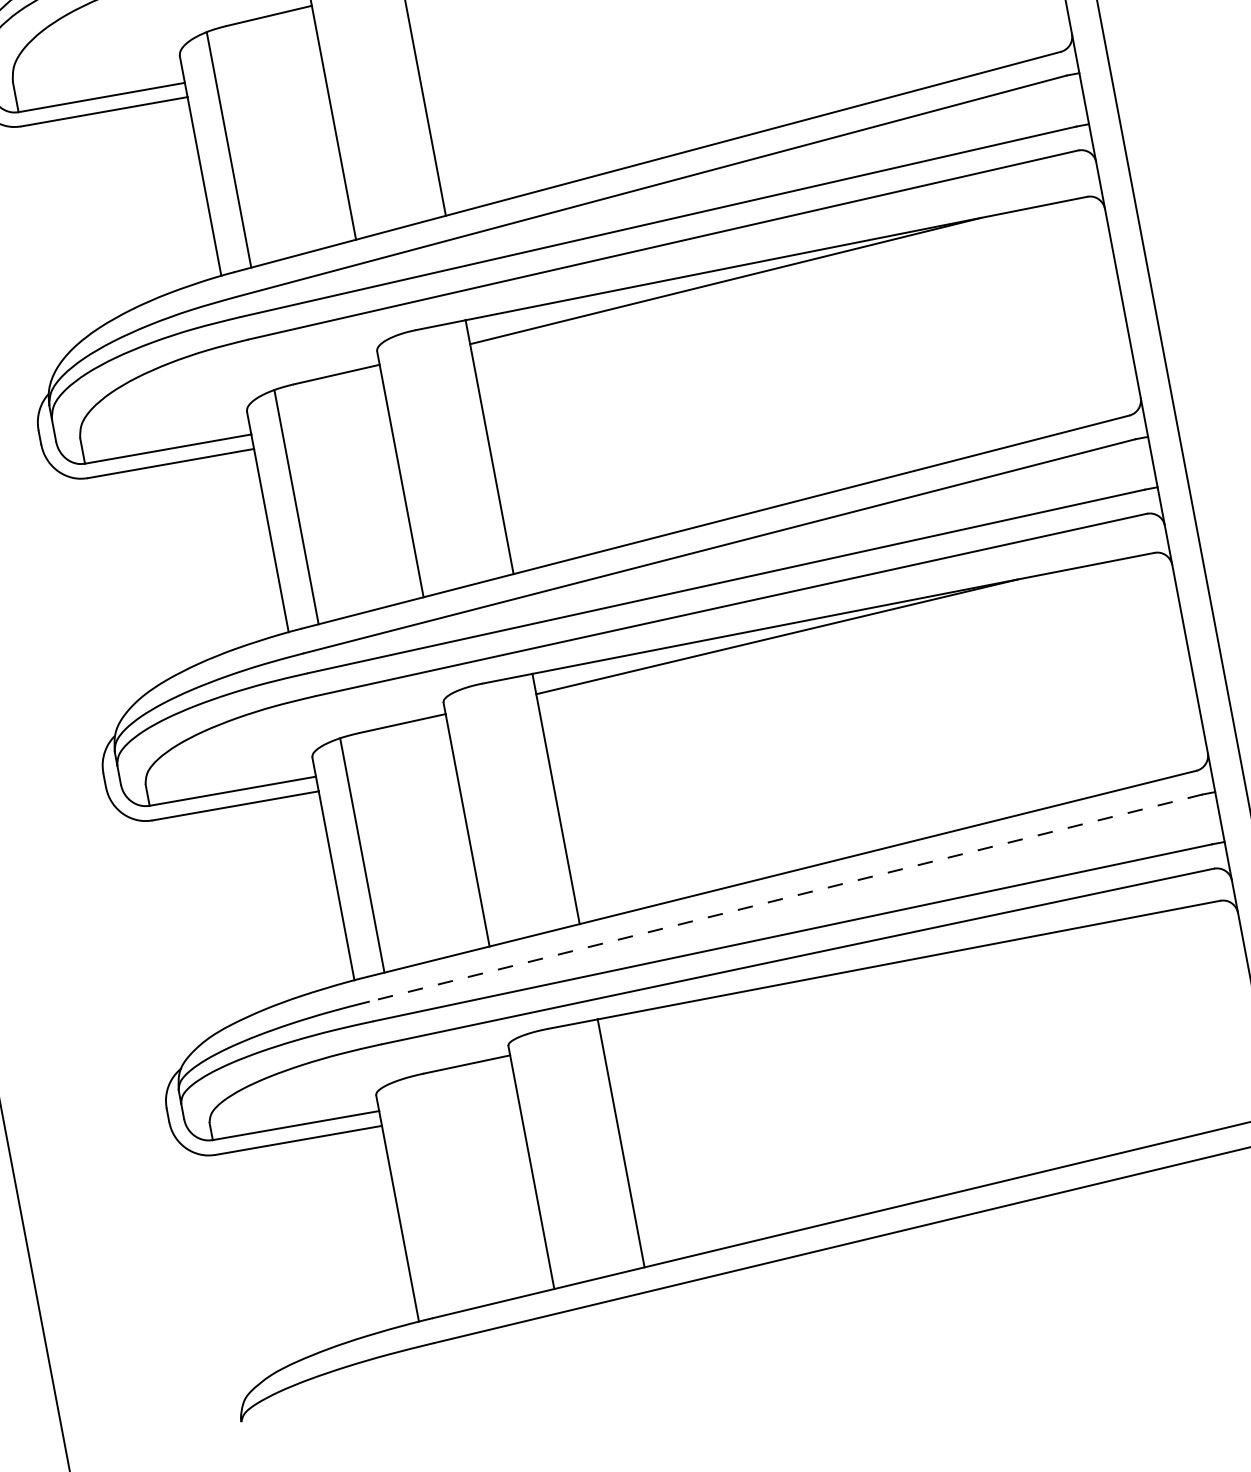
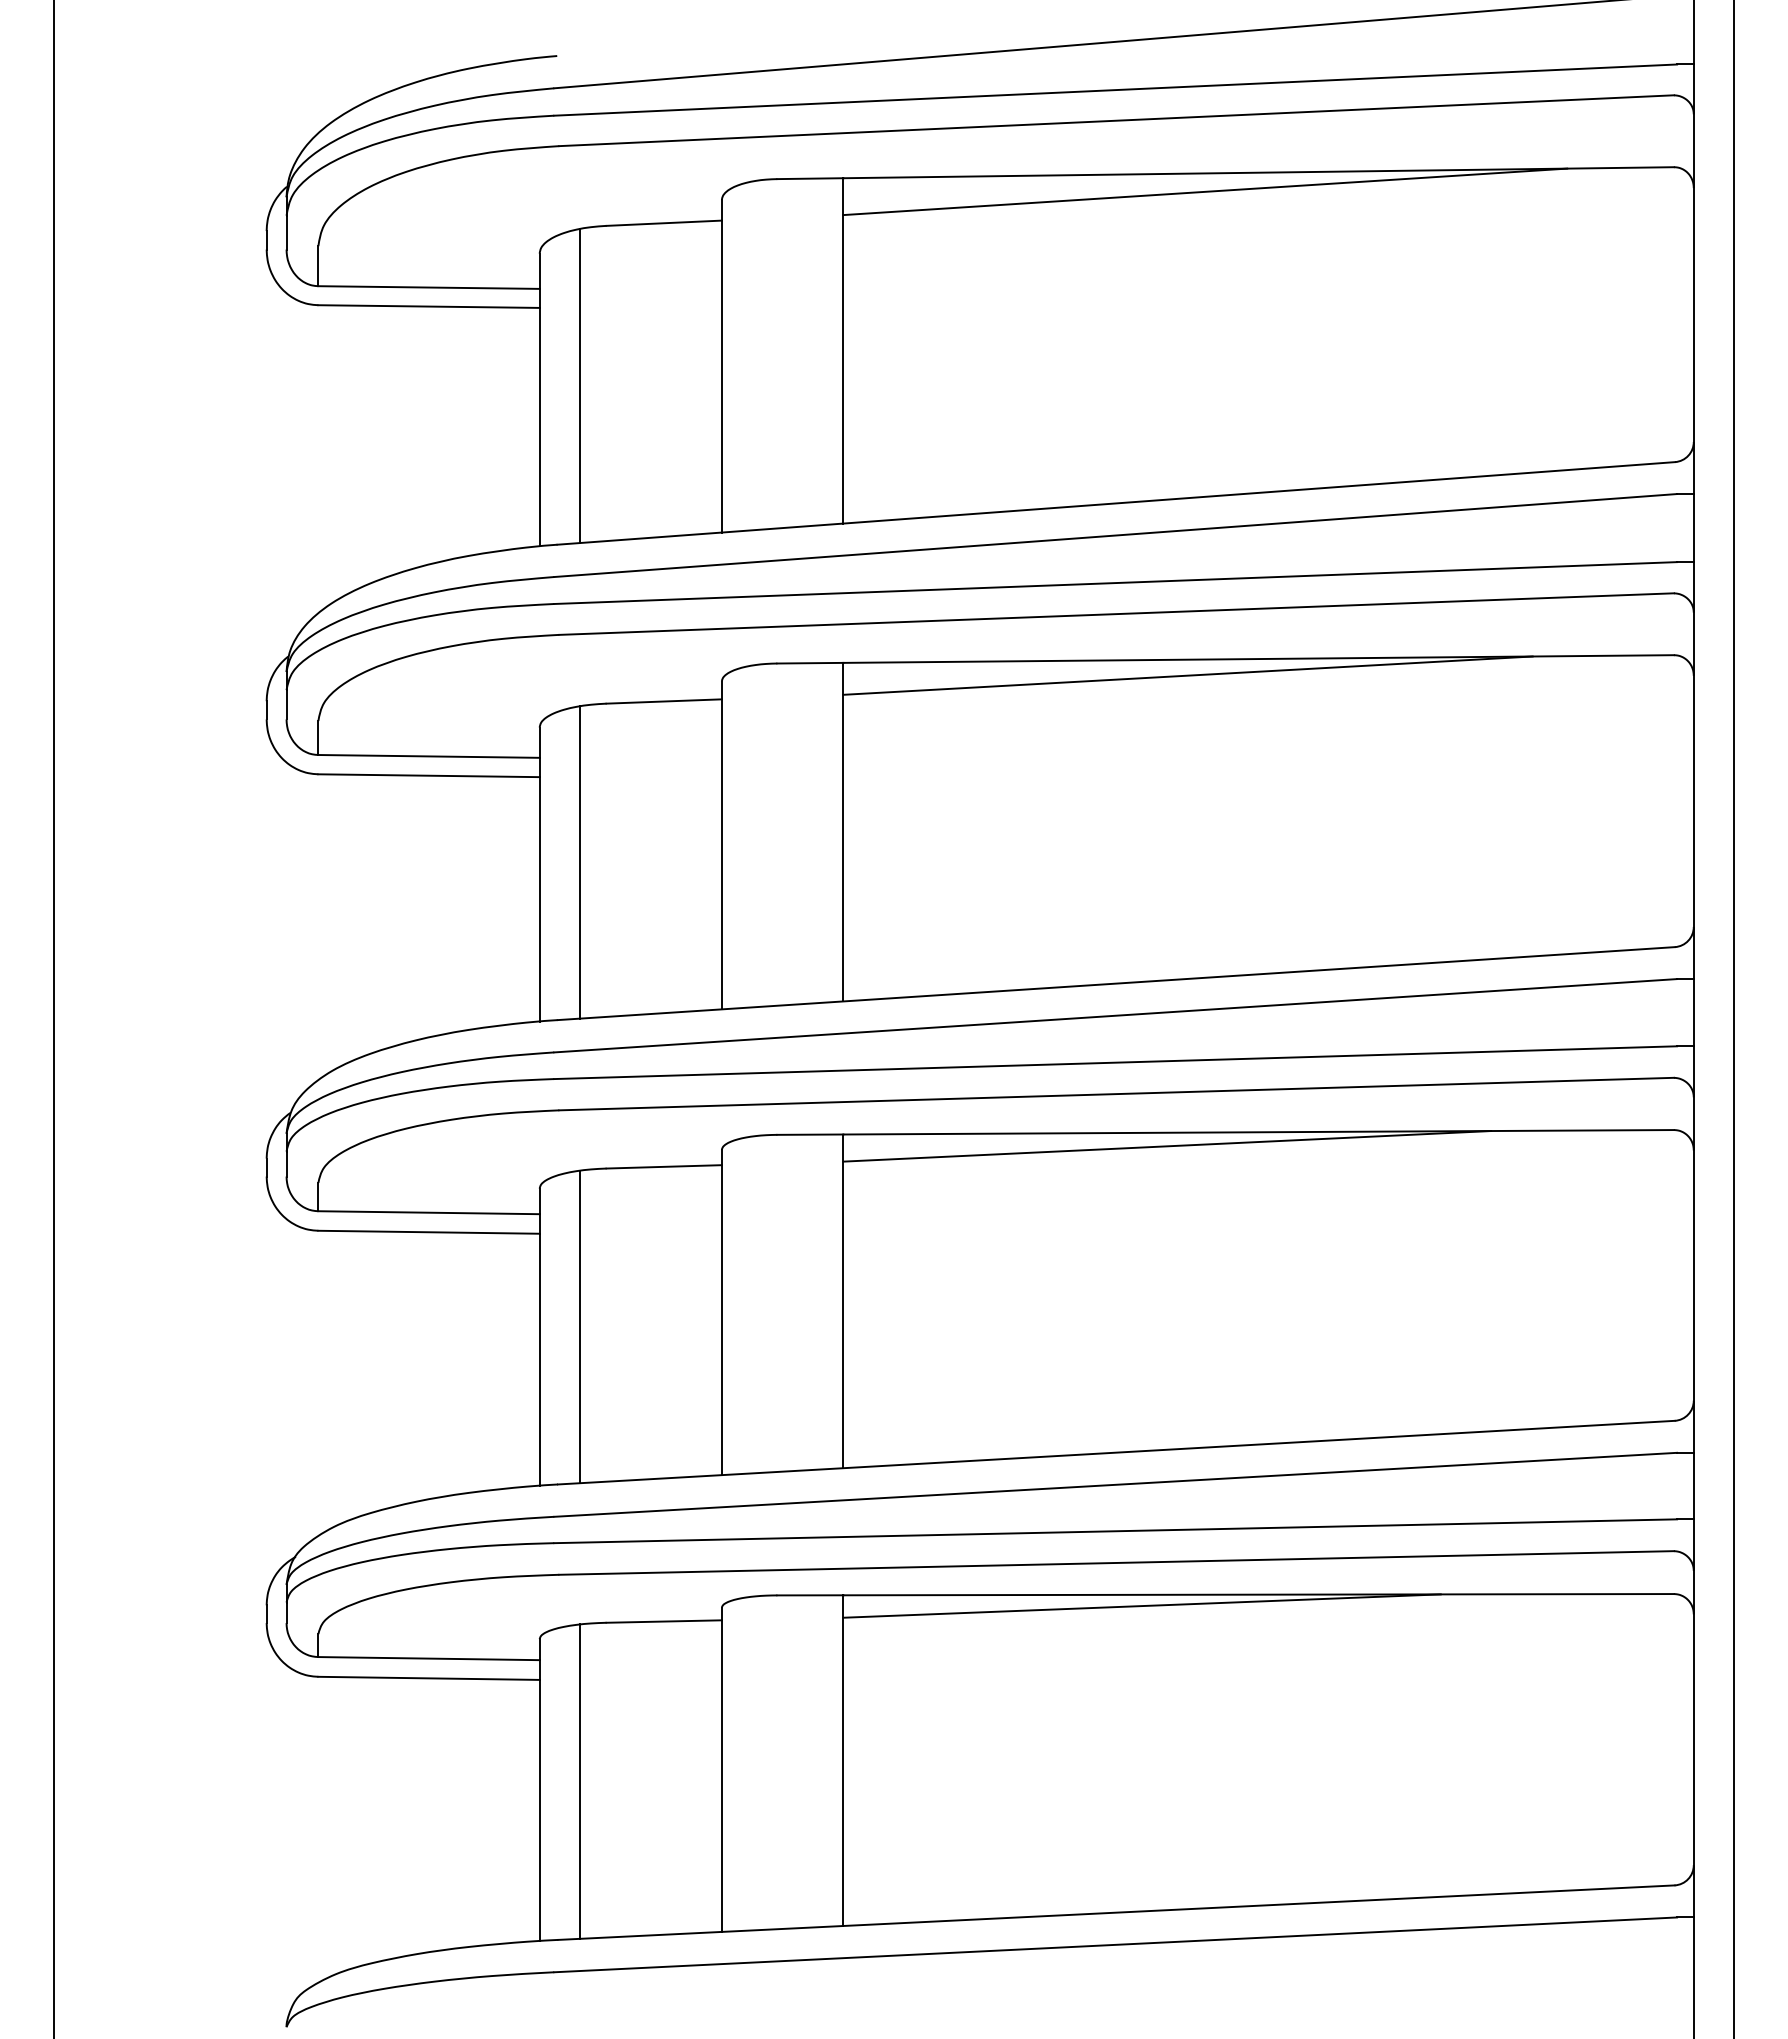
line: (786, 897) -> (1115, 1484), dashed -> solid
line: (822, 984) -> (1141, 1605), added
line: (427, 1196) -> (580, 1781), added

